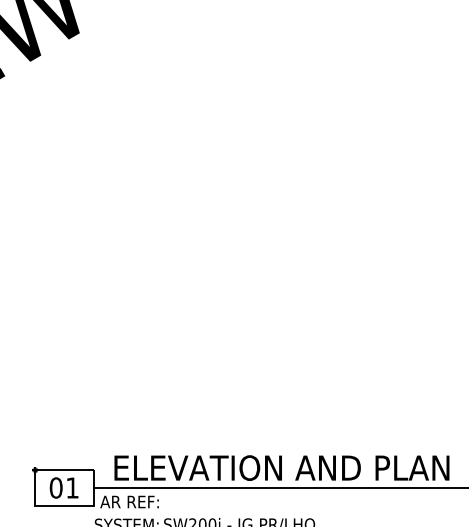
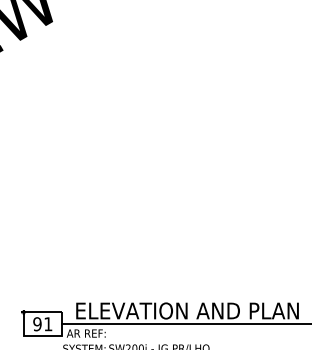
text: (56, 488) -> (37, 324), 01 -> 91

